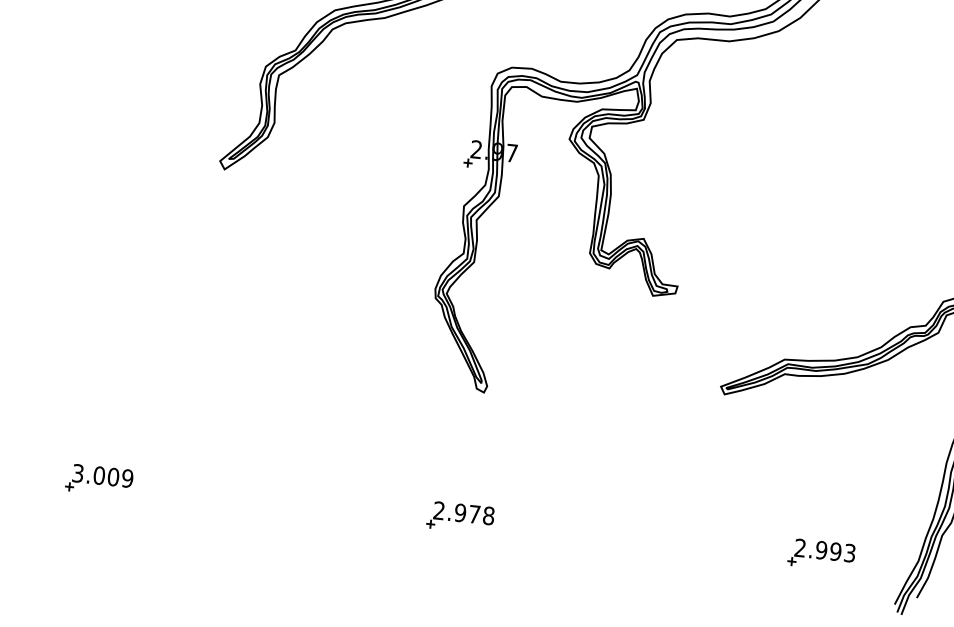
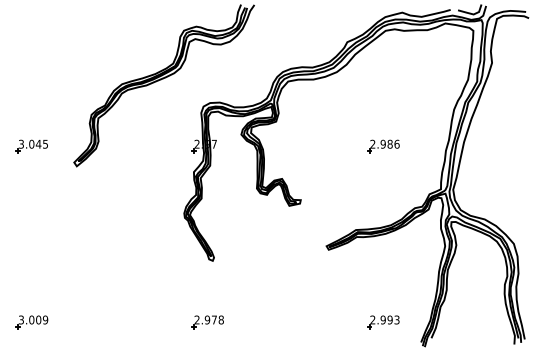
part: (135, 119) -> (31, 146), added
part: (858, 193) -> (383, 146), added

